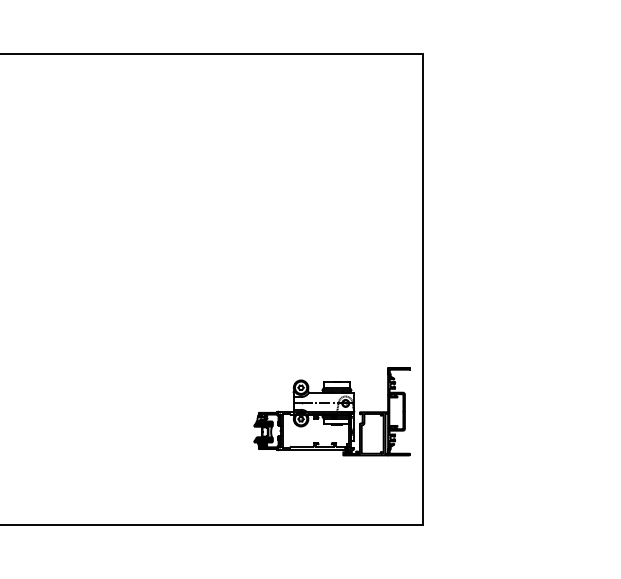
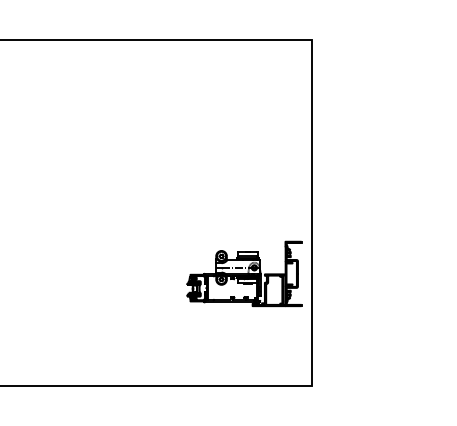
part: (332, 411) -> (244, 273), moved

